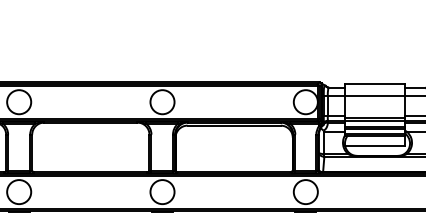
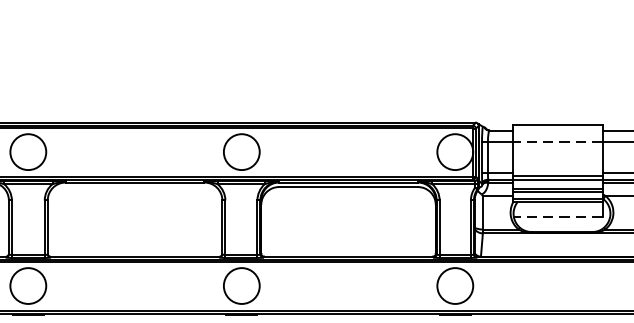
line: (374, 95) -> (557, 142), solid -> dashed
line: (374, 145) -> (557, 216), solid -> dashed

